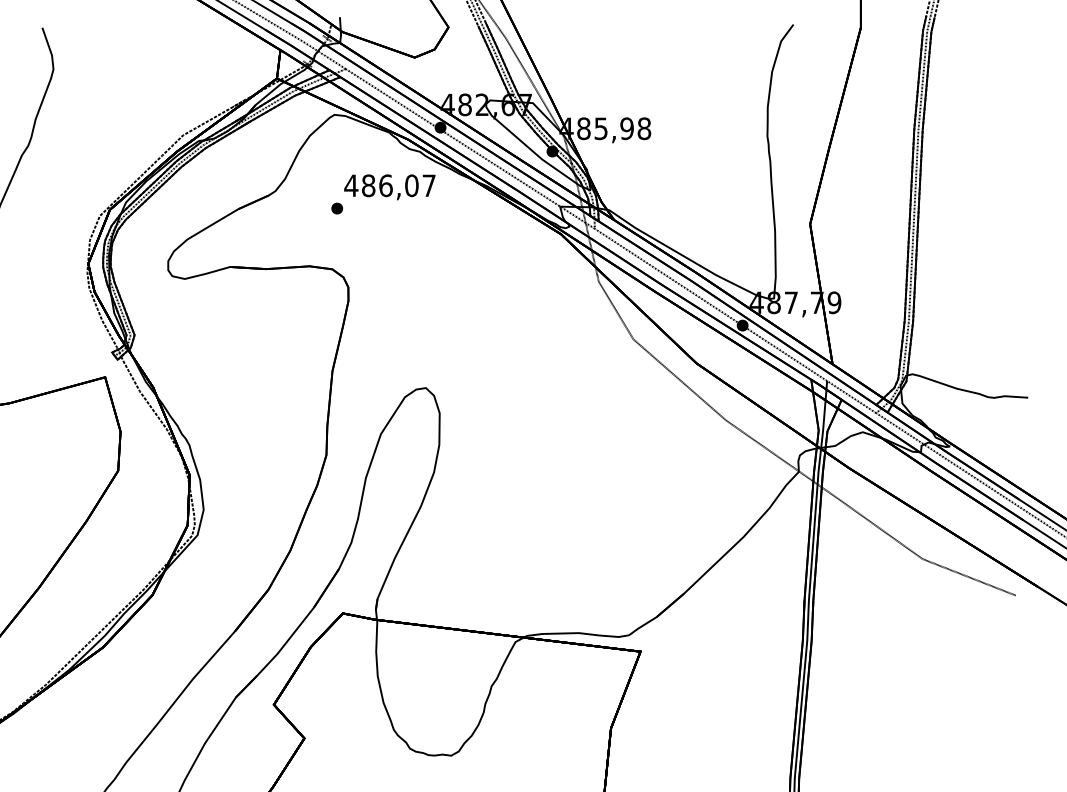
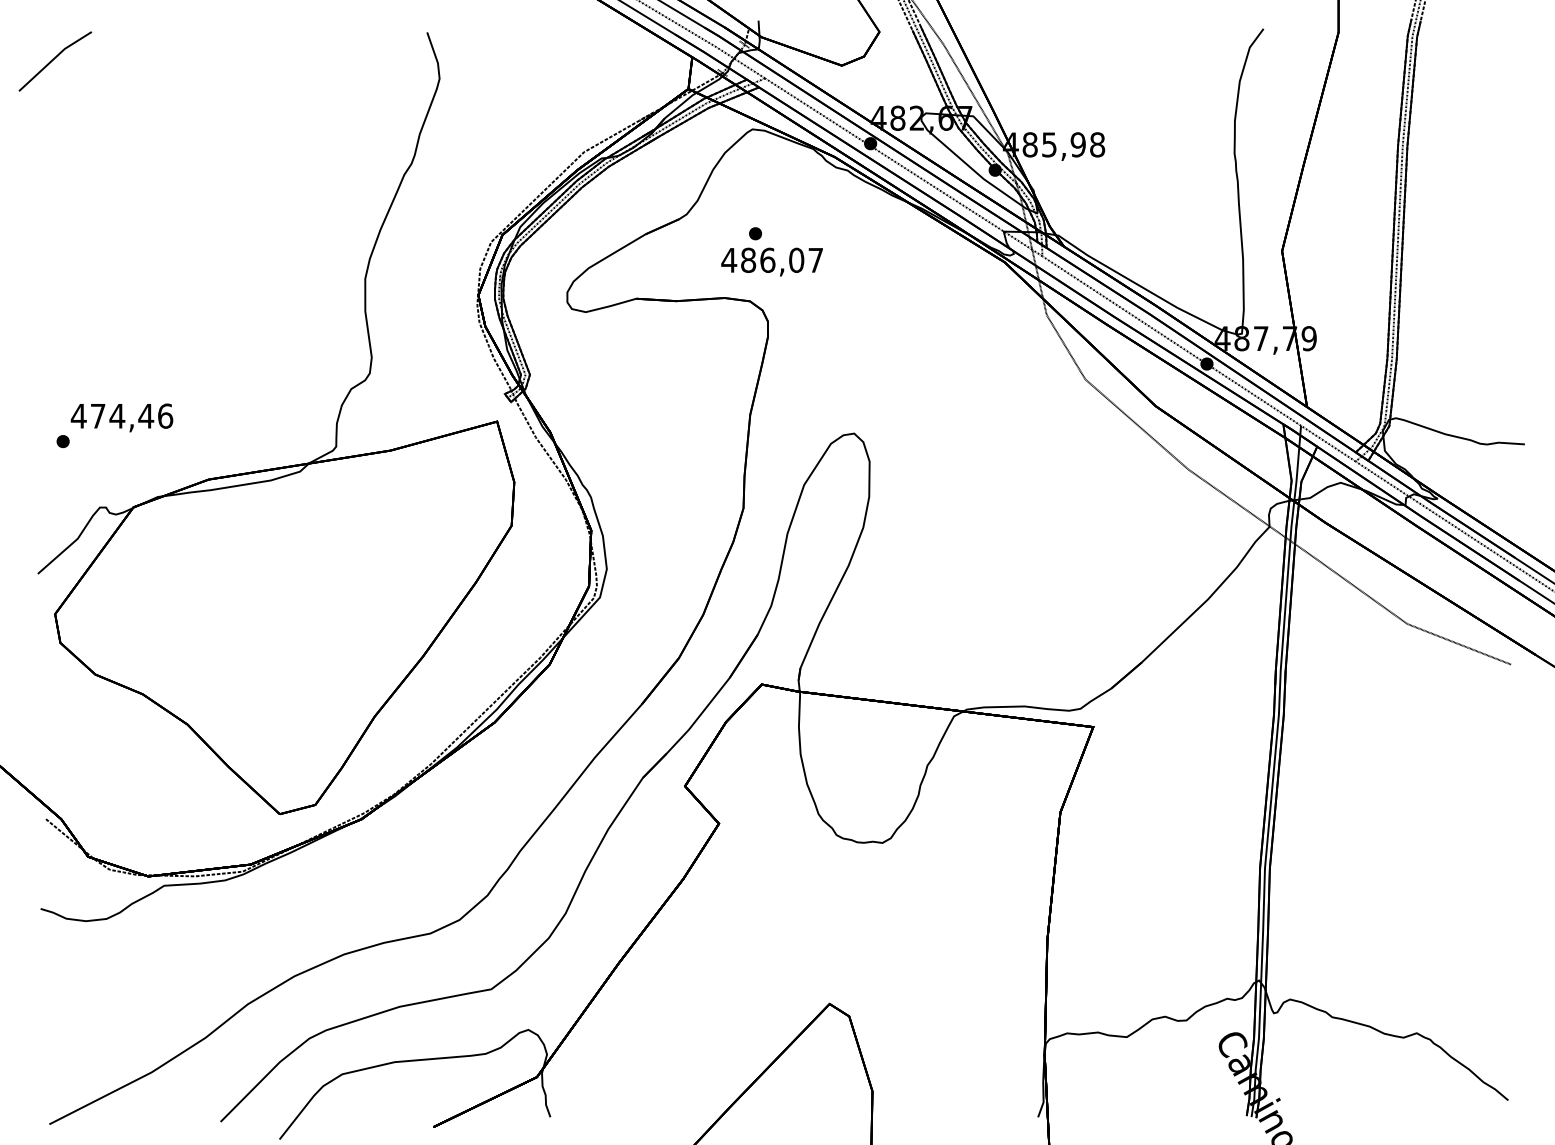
text: (389, 186) -> (771, 261), moved

